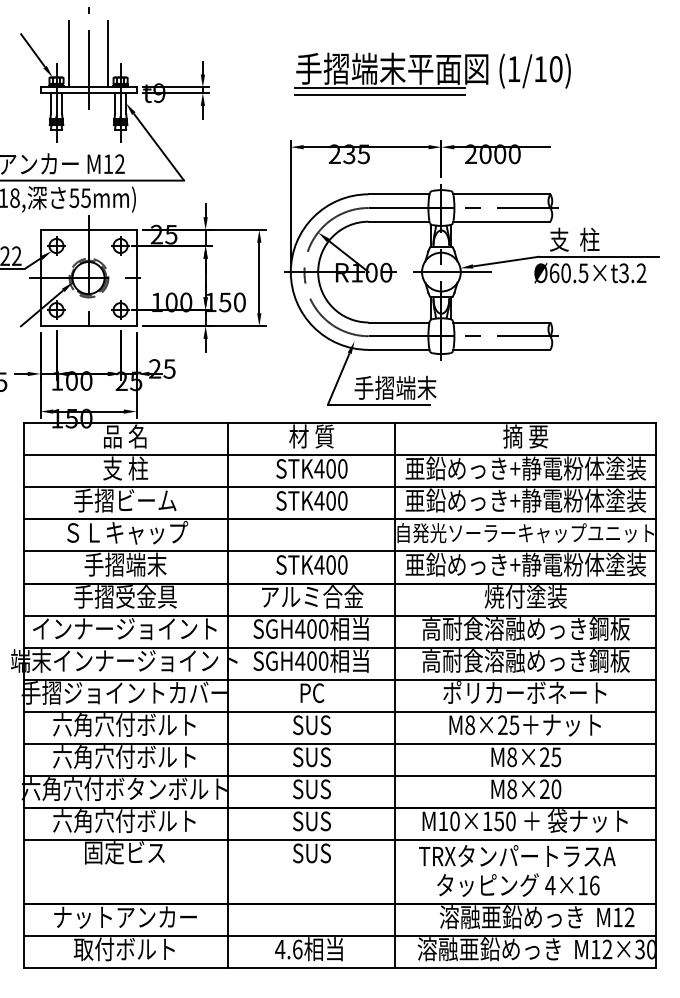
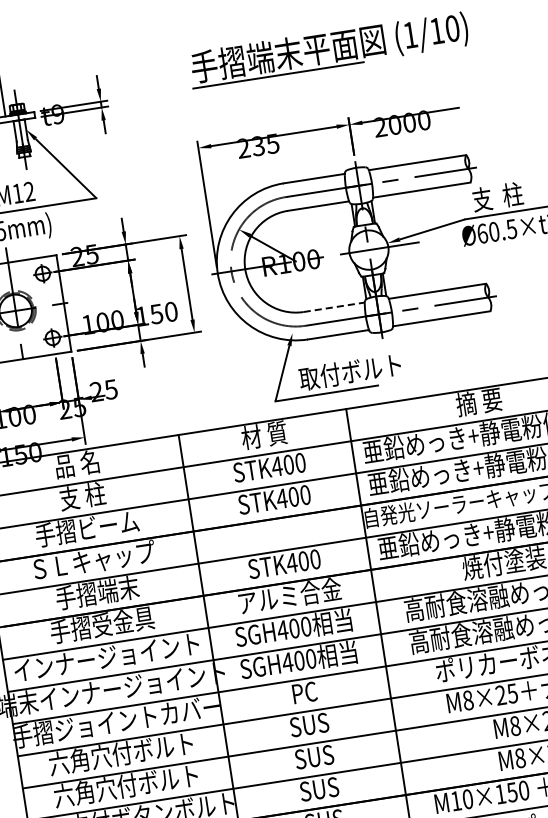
line: (379, 94) -> (279, 81), removed
line: (399, 322) -> (334, 307), solid -> dashed
text: (404, 387) -> (349, 371), 手摺端末 -> 取付ボルト

